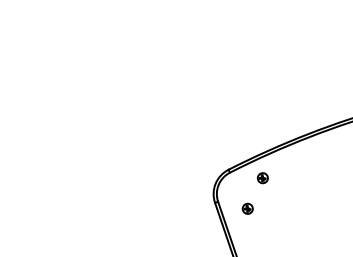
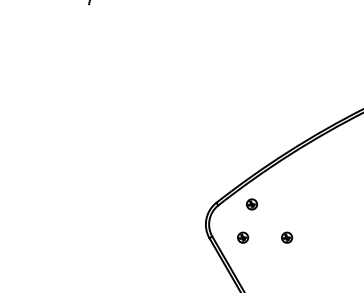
part: (291, 217) -> (287, 237), added

